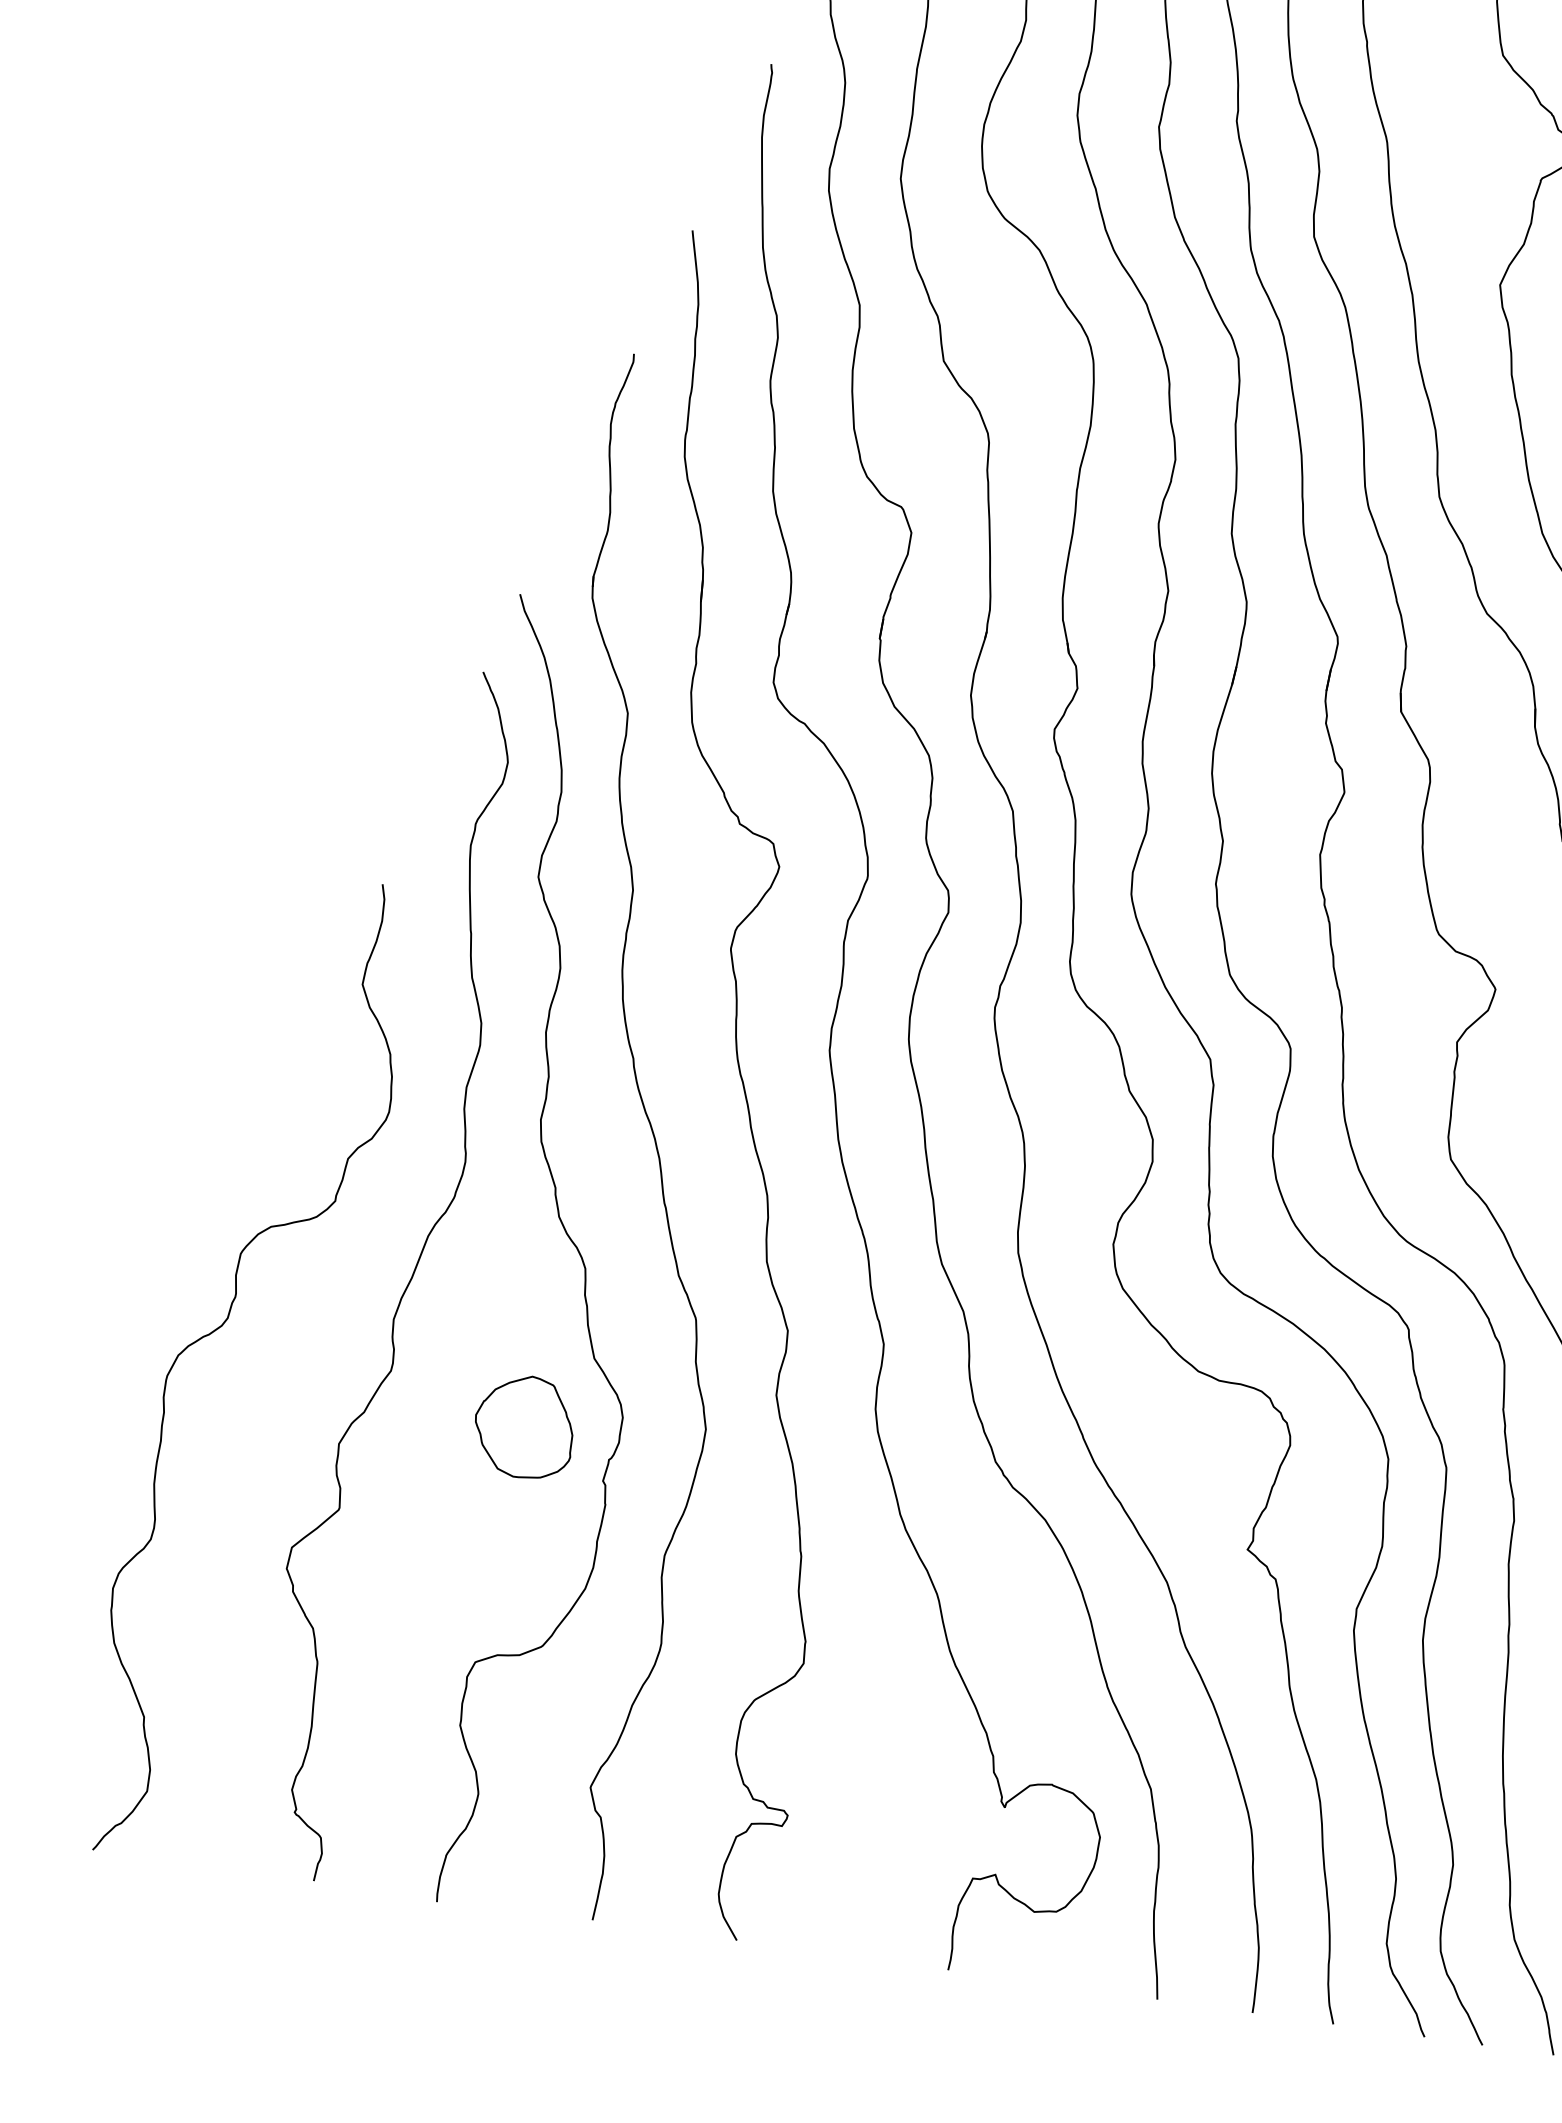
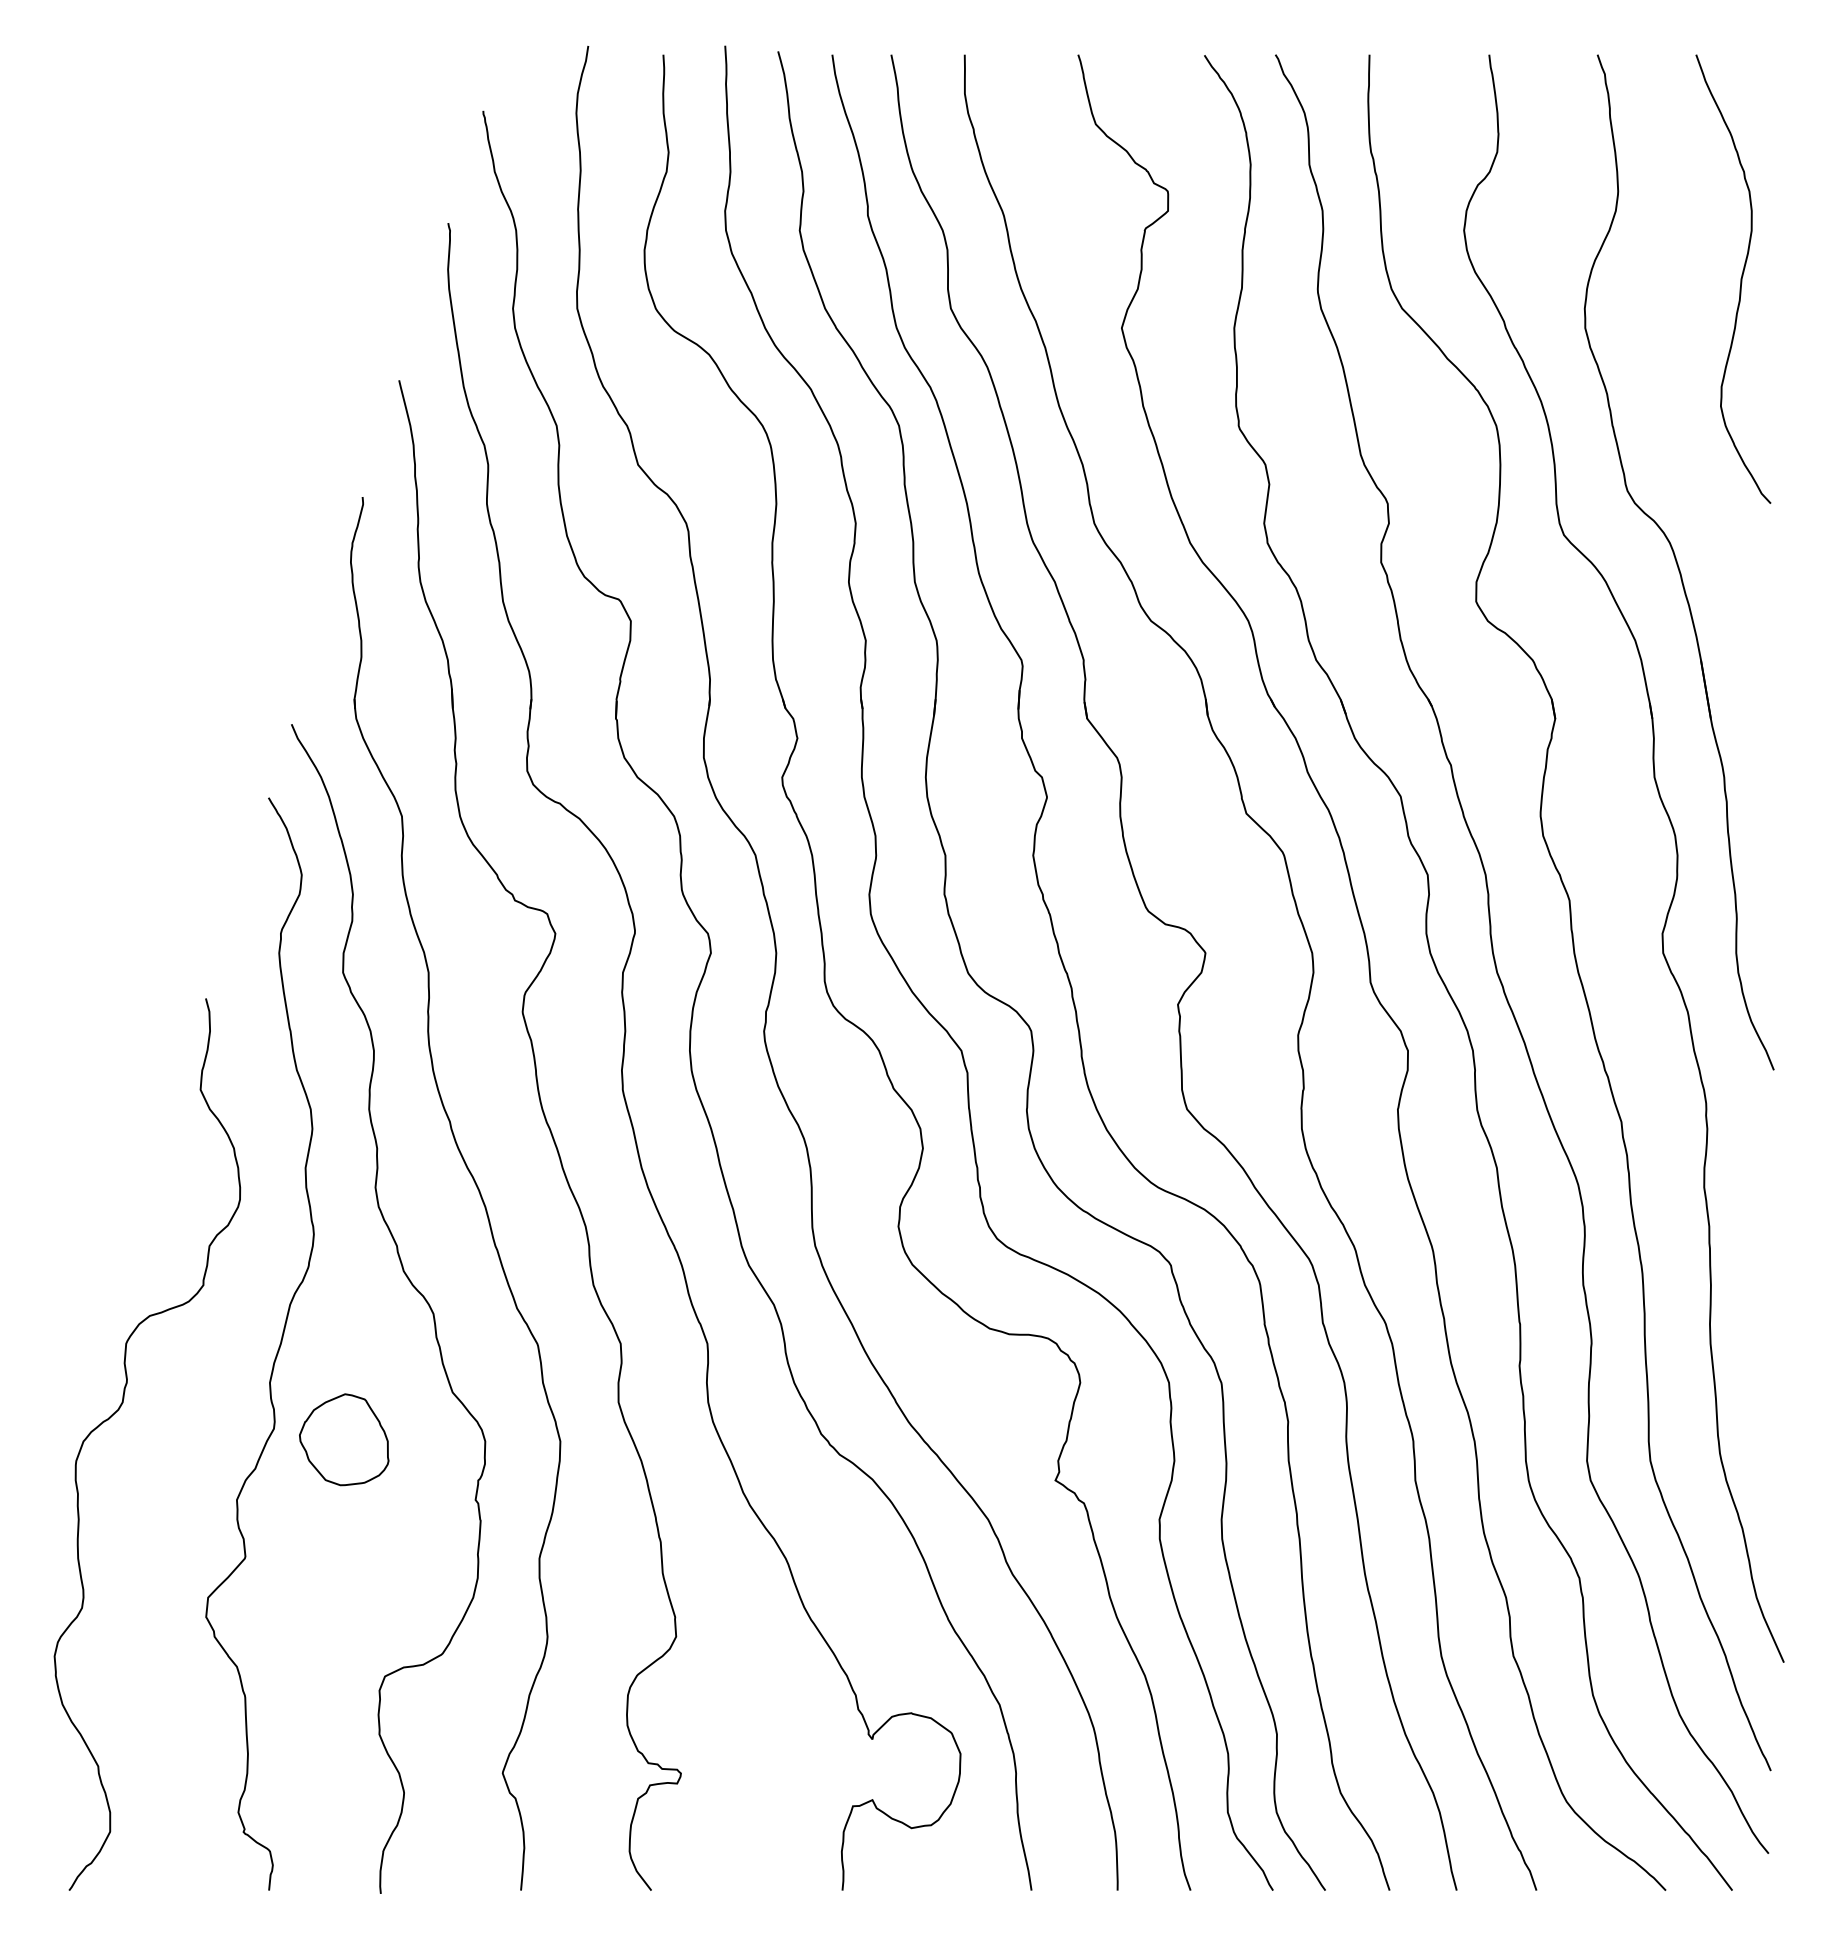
part: (524, 1426) -> (344, 1439), moved

